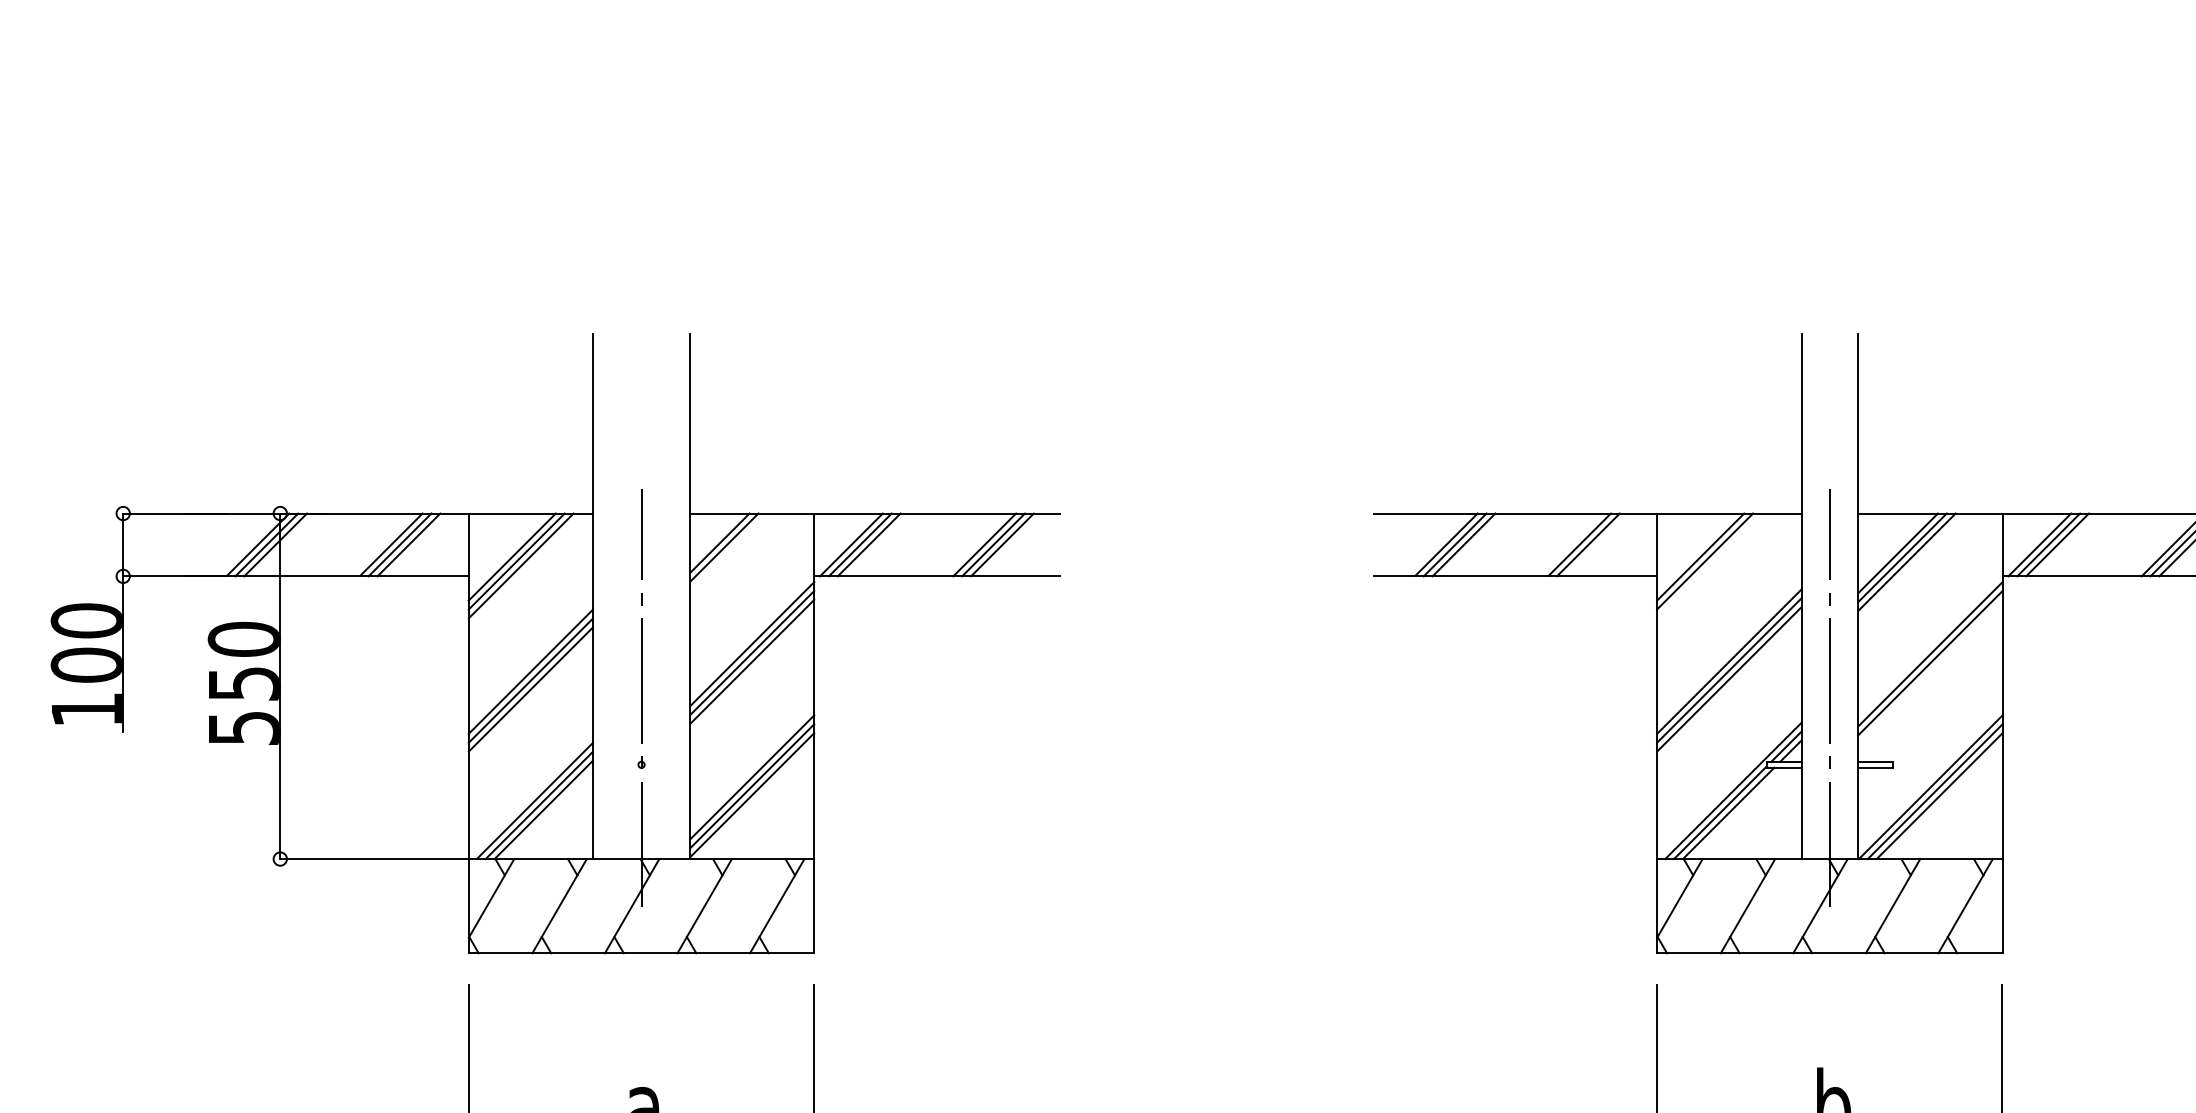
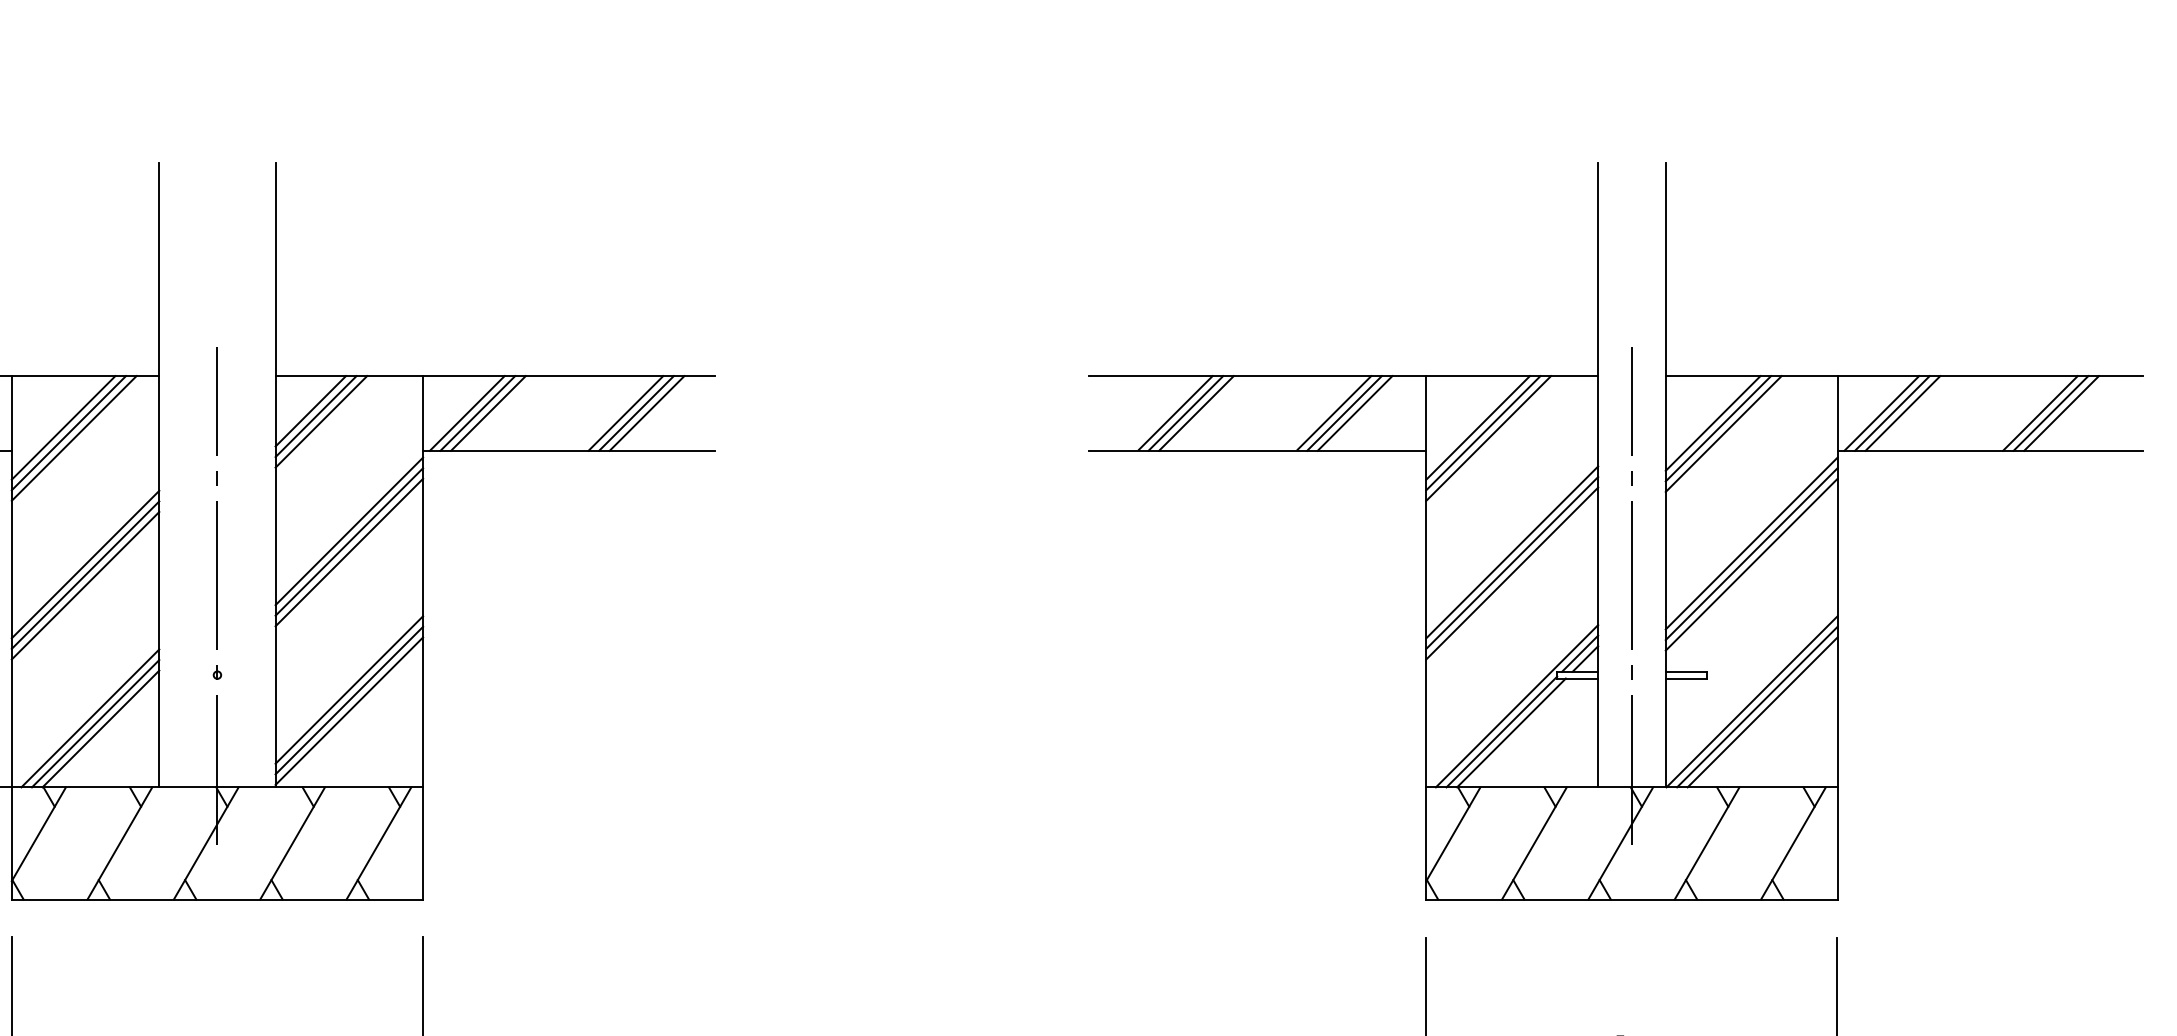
line: (1596, 544) -> (1354, 412), added
line: (728, 551) -> (320, 421), added
line: (1709, 565) -> (1488, 437), added
line: (1930, 671) -> (1751, 564), added

